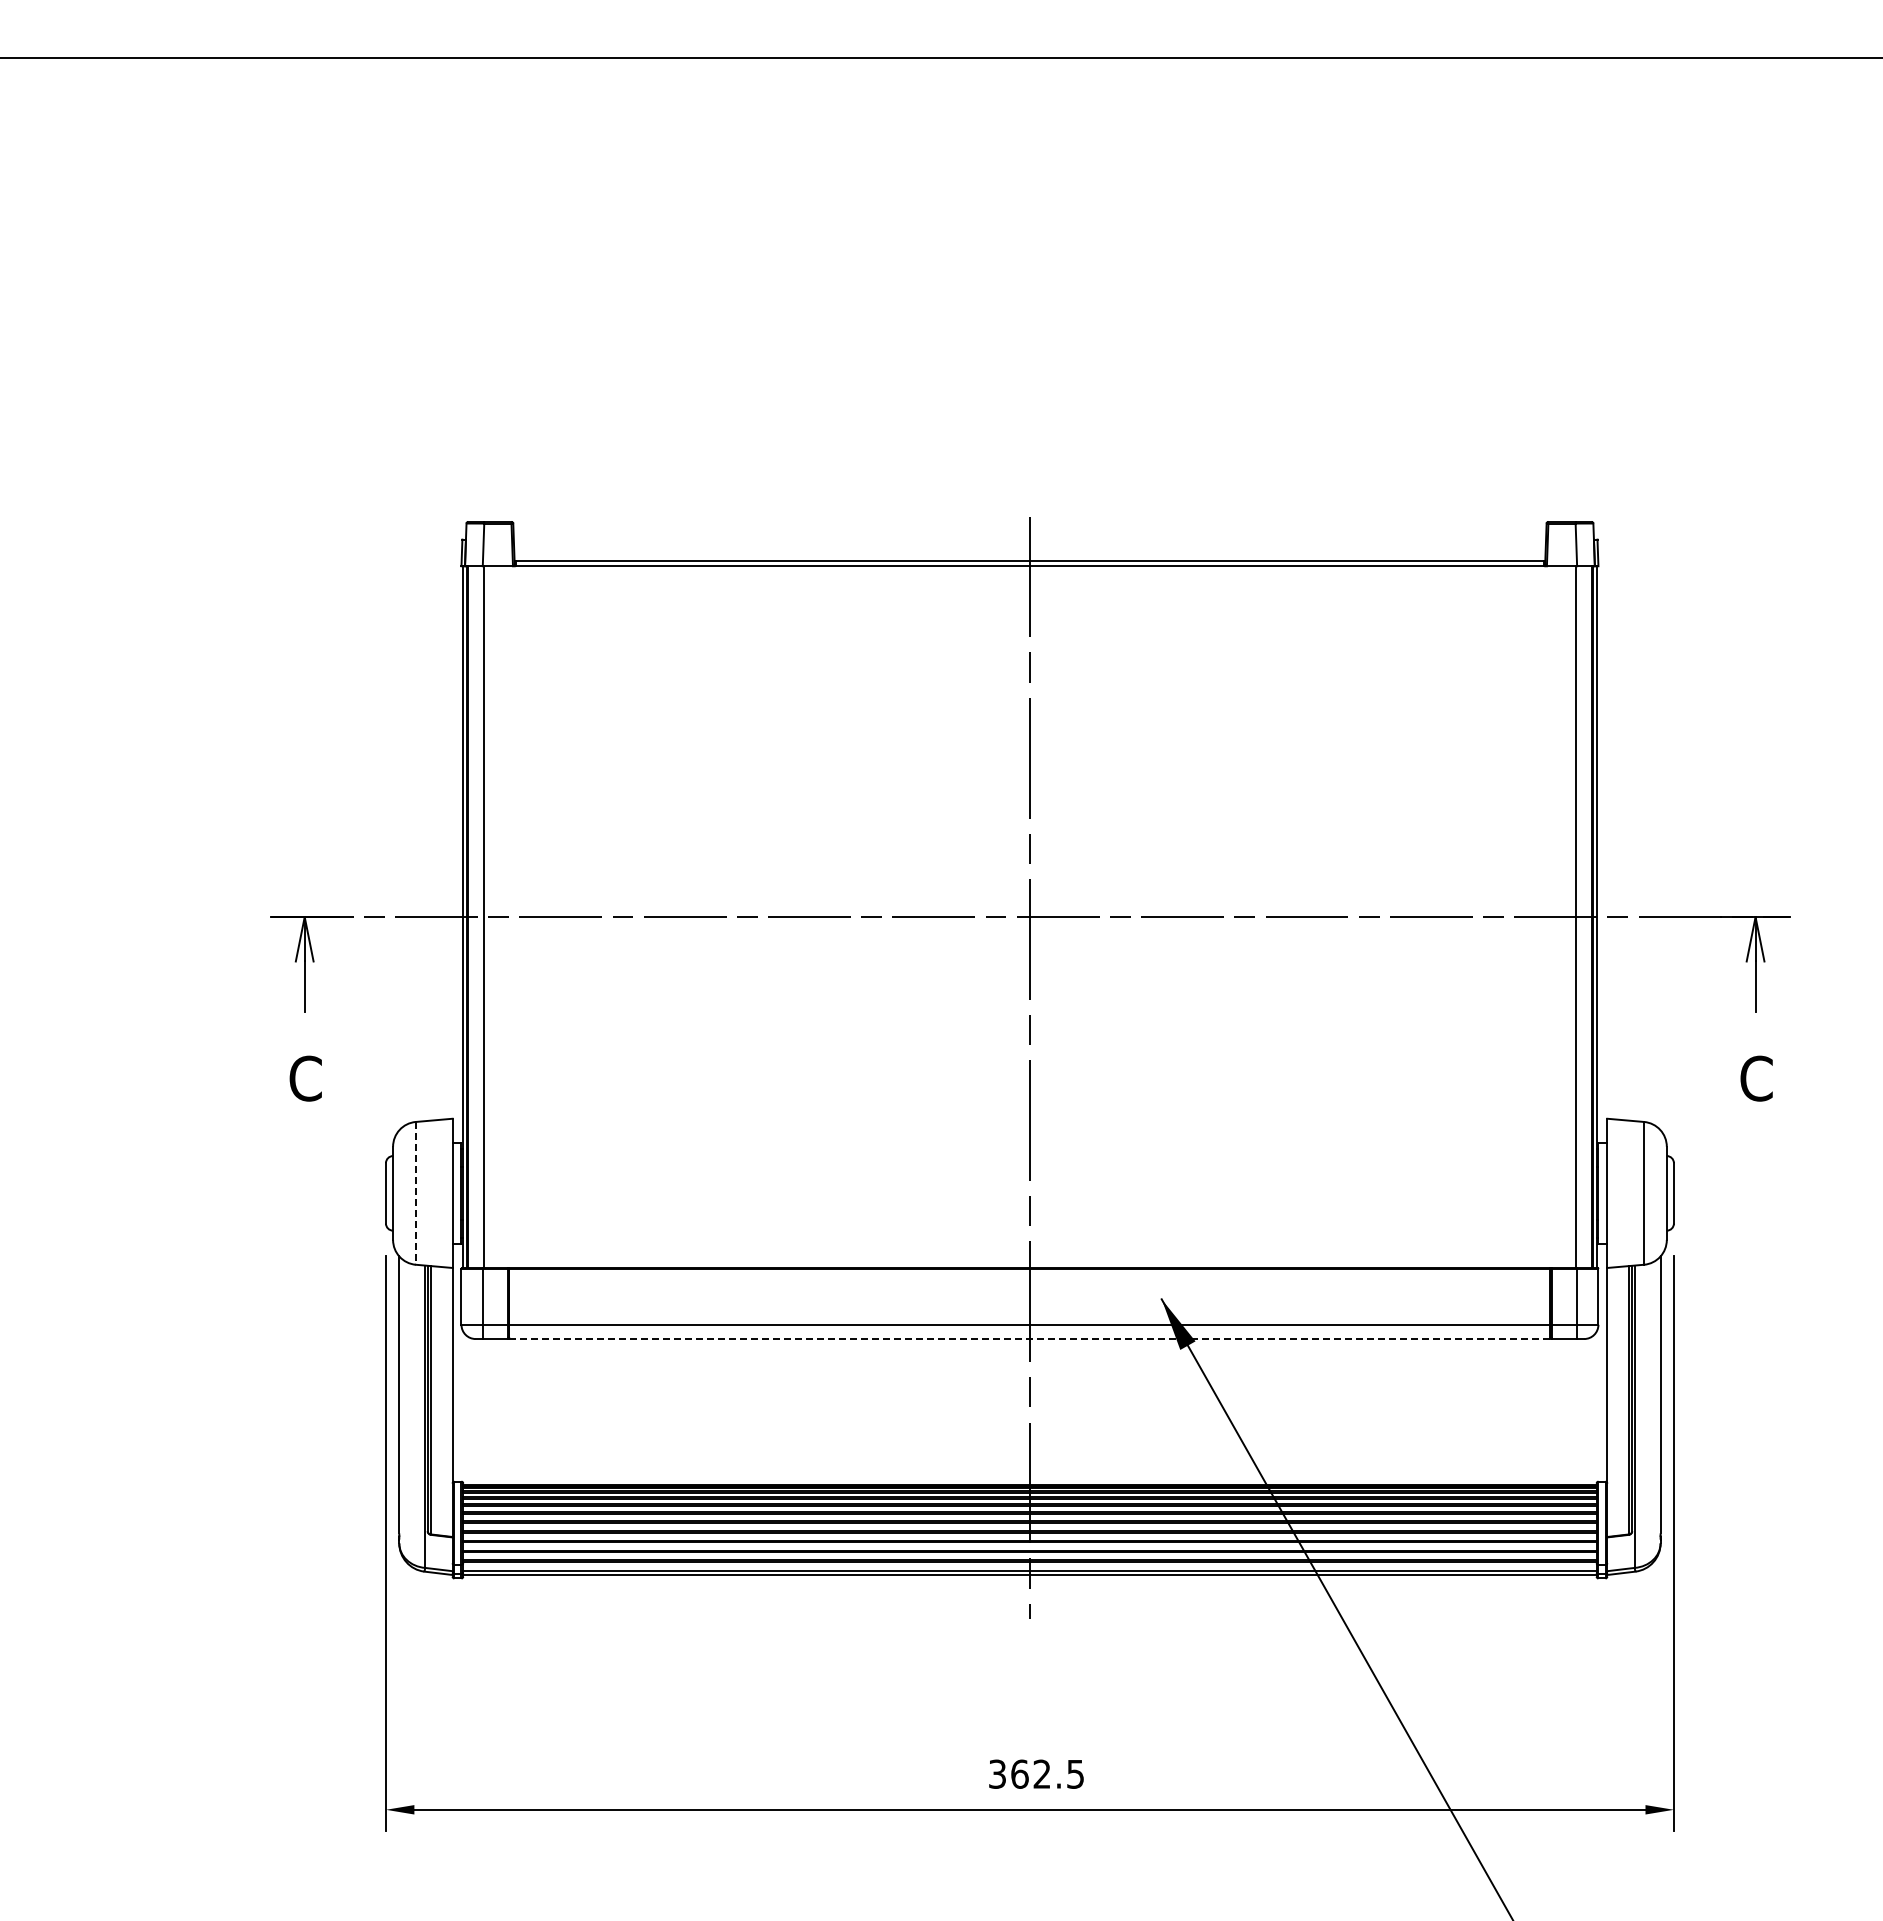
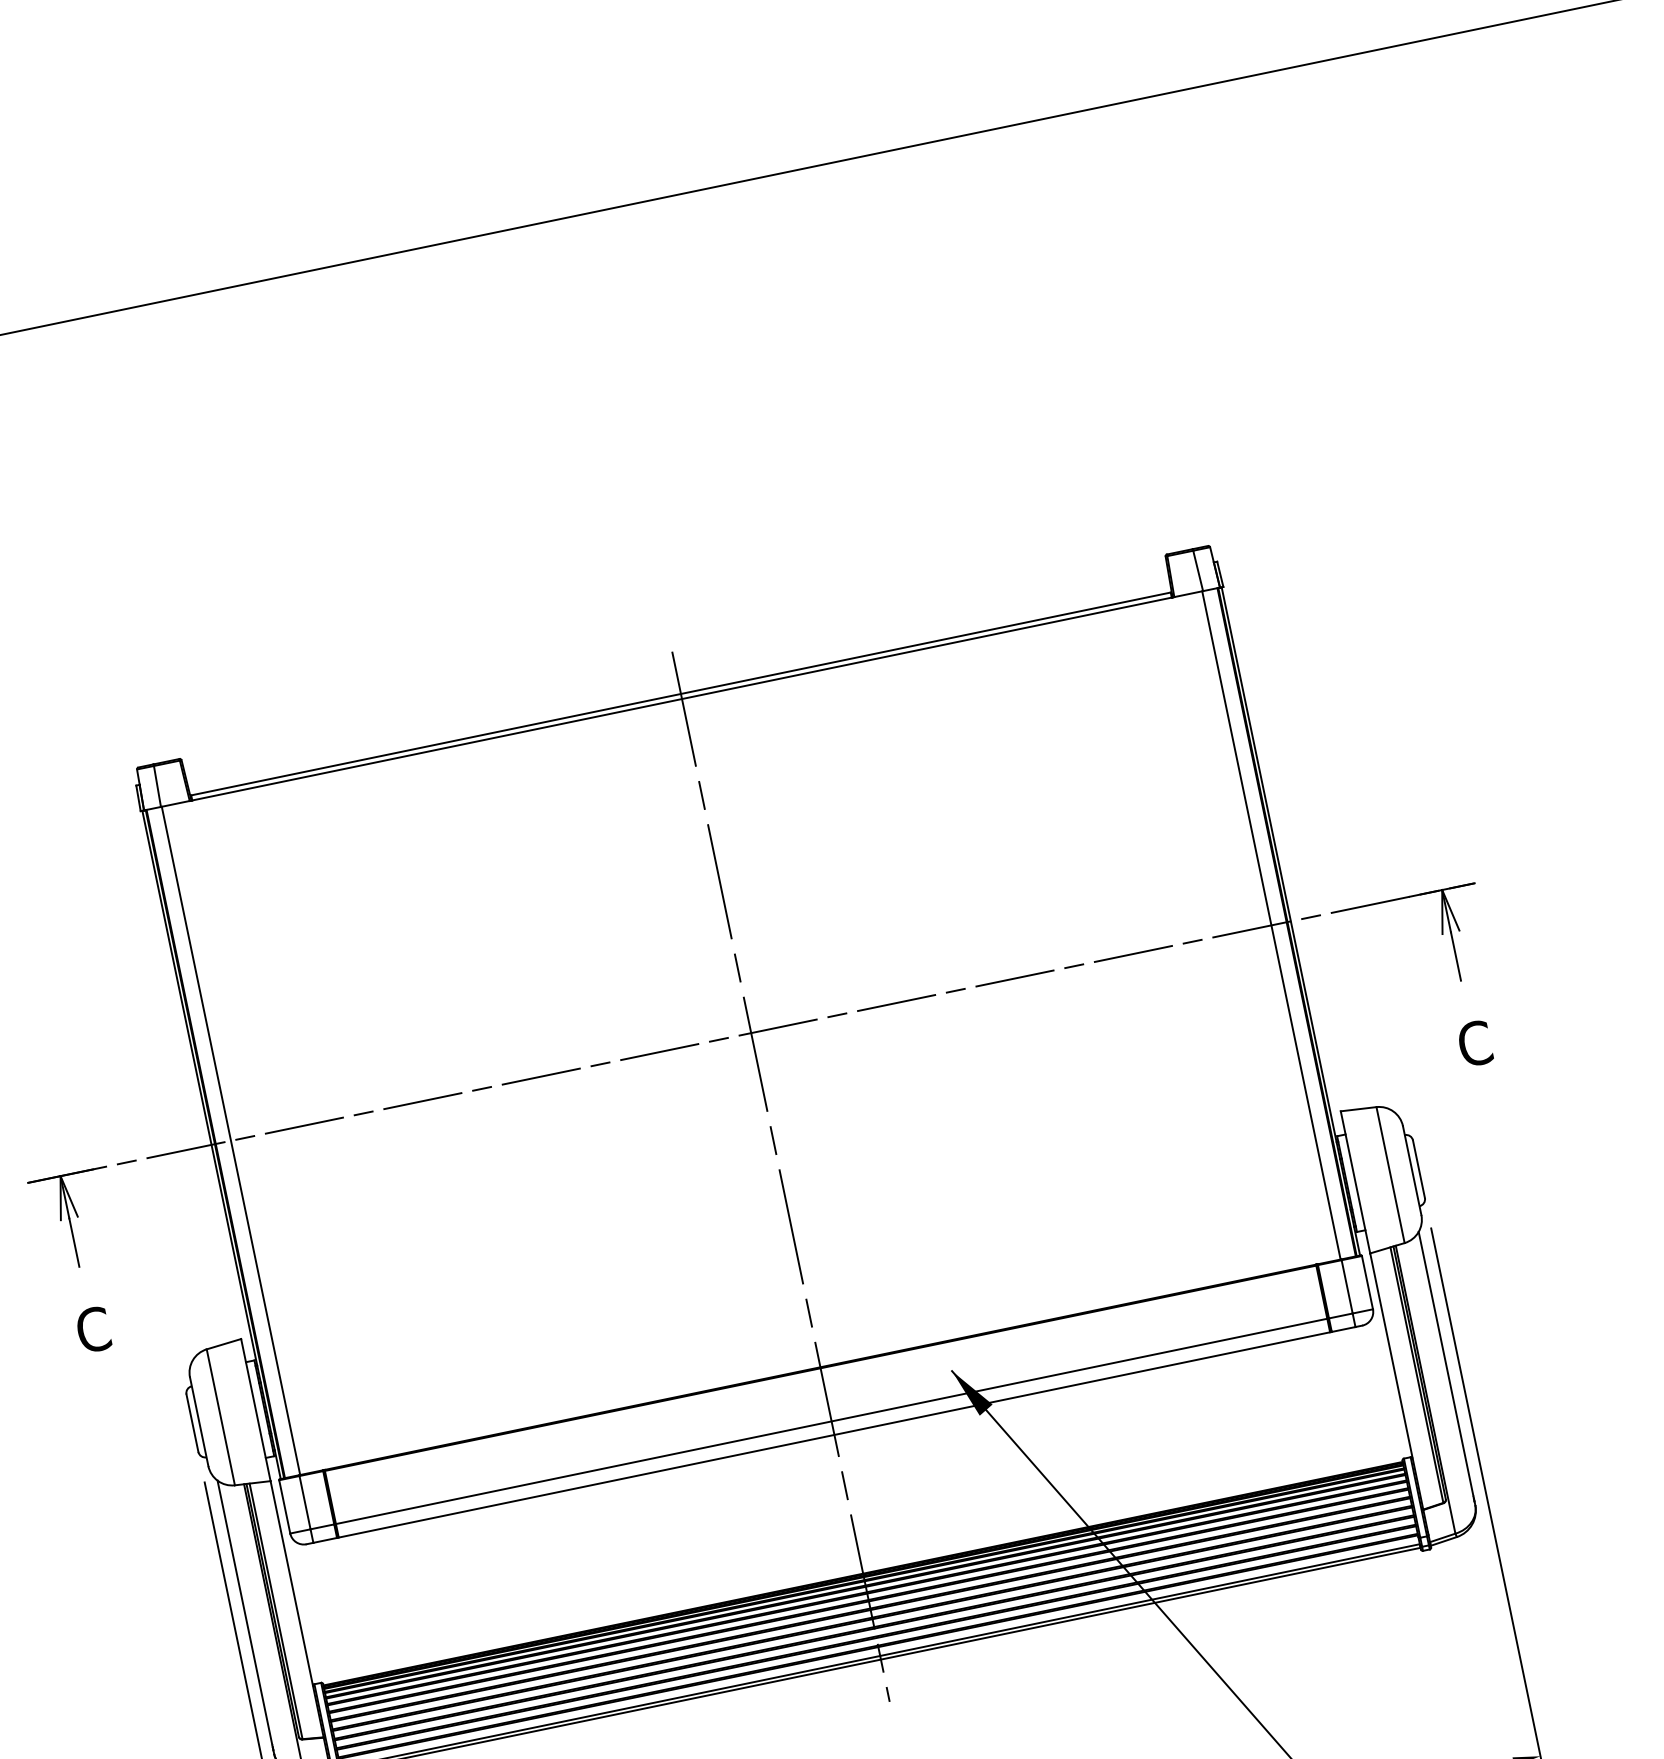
line: (415, 1193) -> (220, 1417), dashed -> solid
line: (1029, 1339) -> (834, 1435), dashed -> solid

